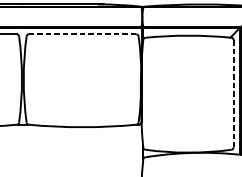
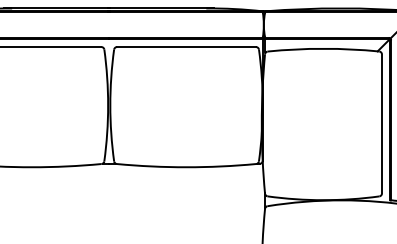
line: (82, 34) -> (186, 47), dashed -> solid
line: (234, 94) -> (382, 124), dashed -> solid

